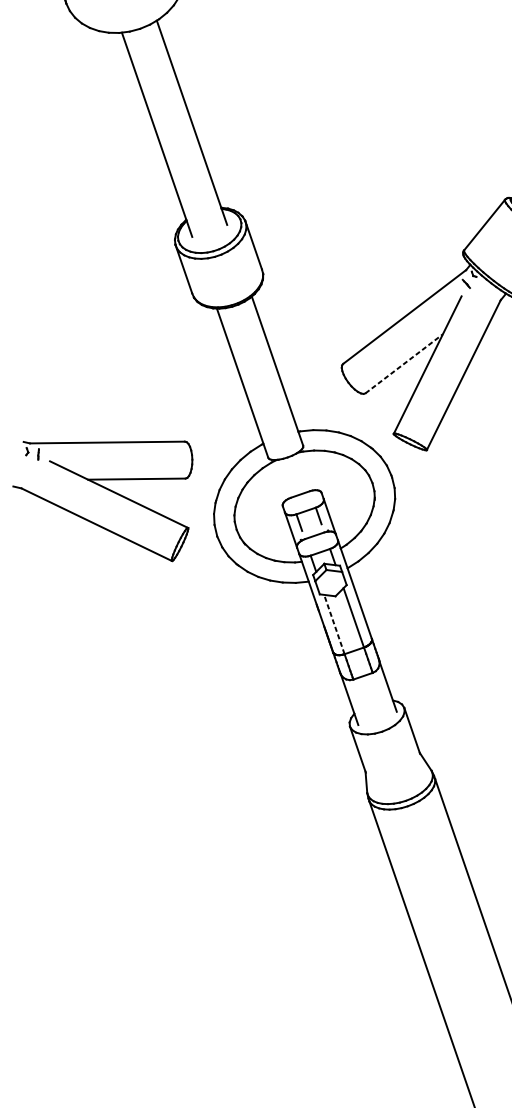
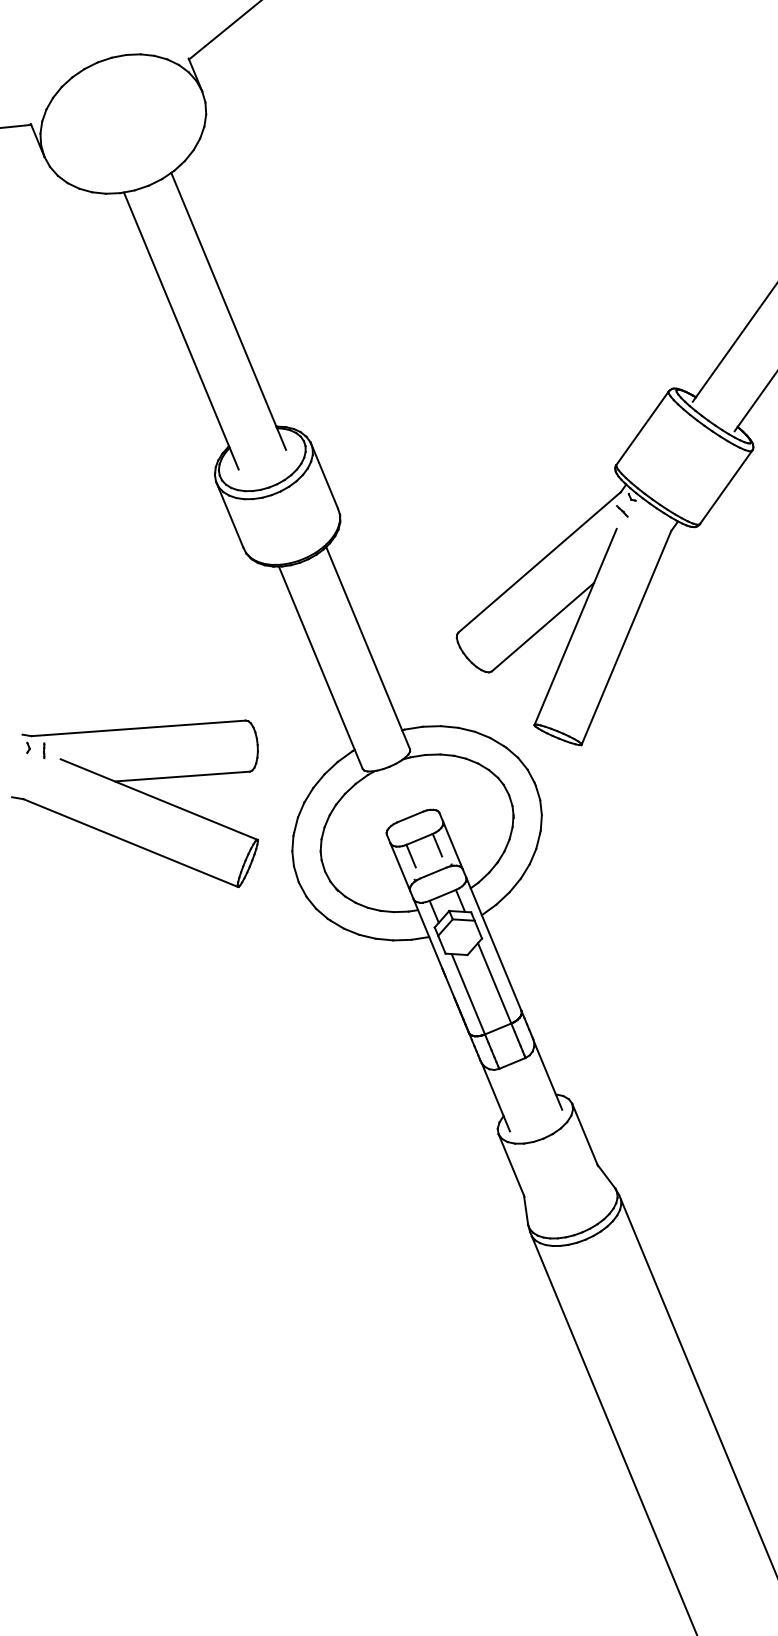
line: (403, 363) -> (542, 627), dashed -> solid
part: (104, 488) -> (138, 792), moved
line: (334, 624) -> (468, 994), dashed -> solid

